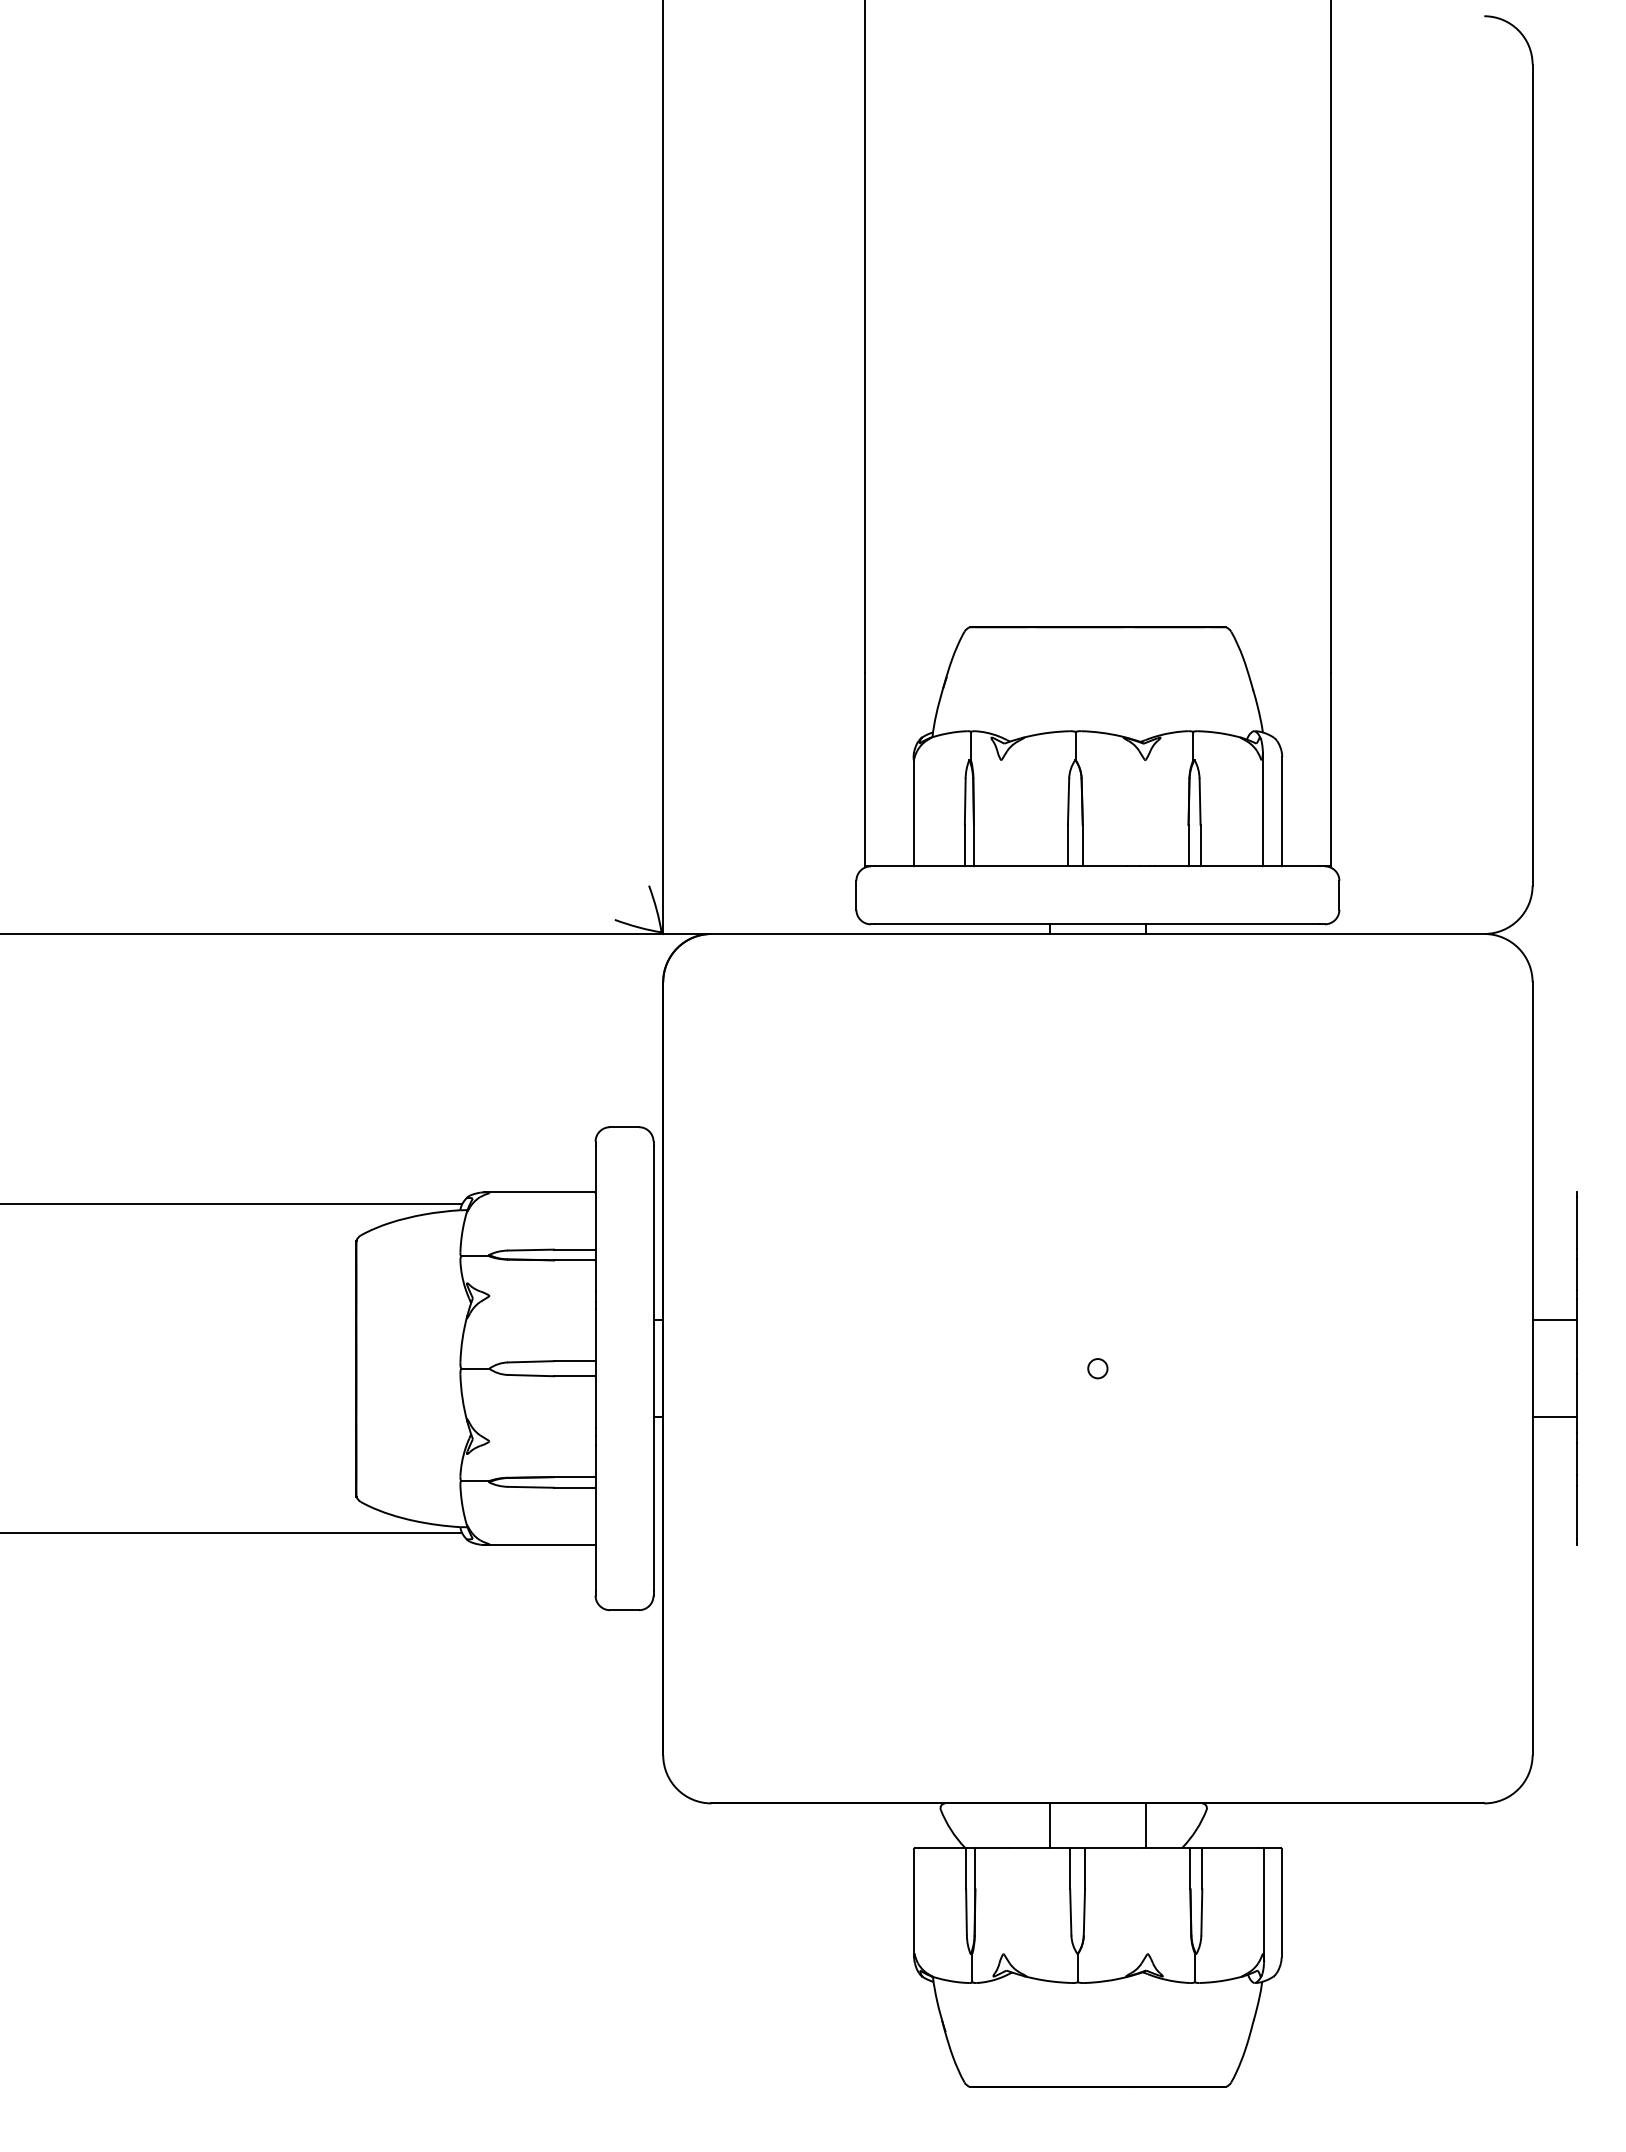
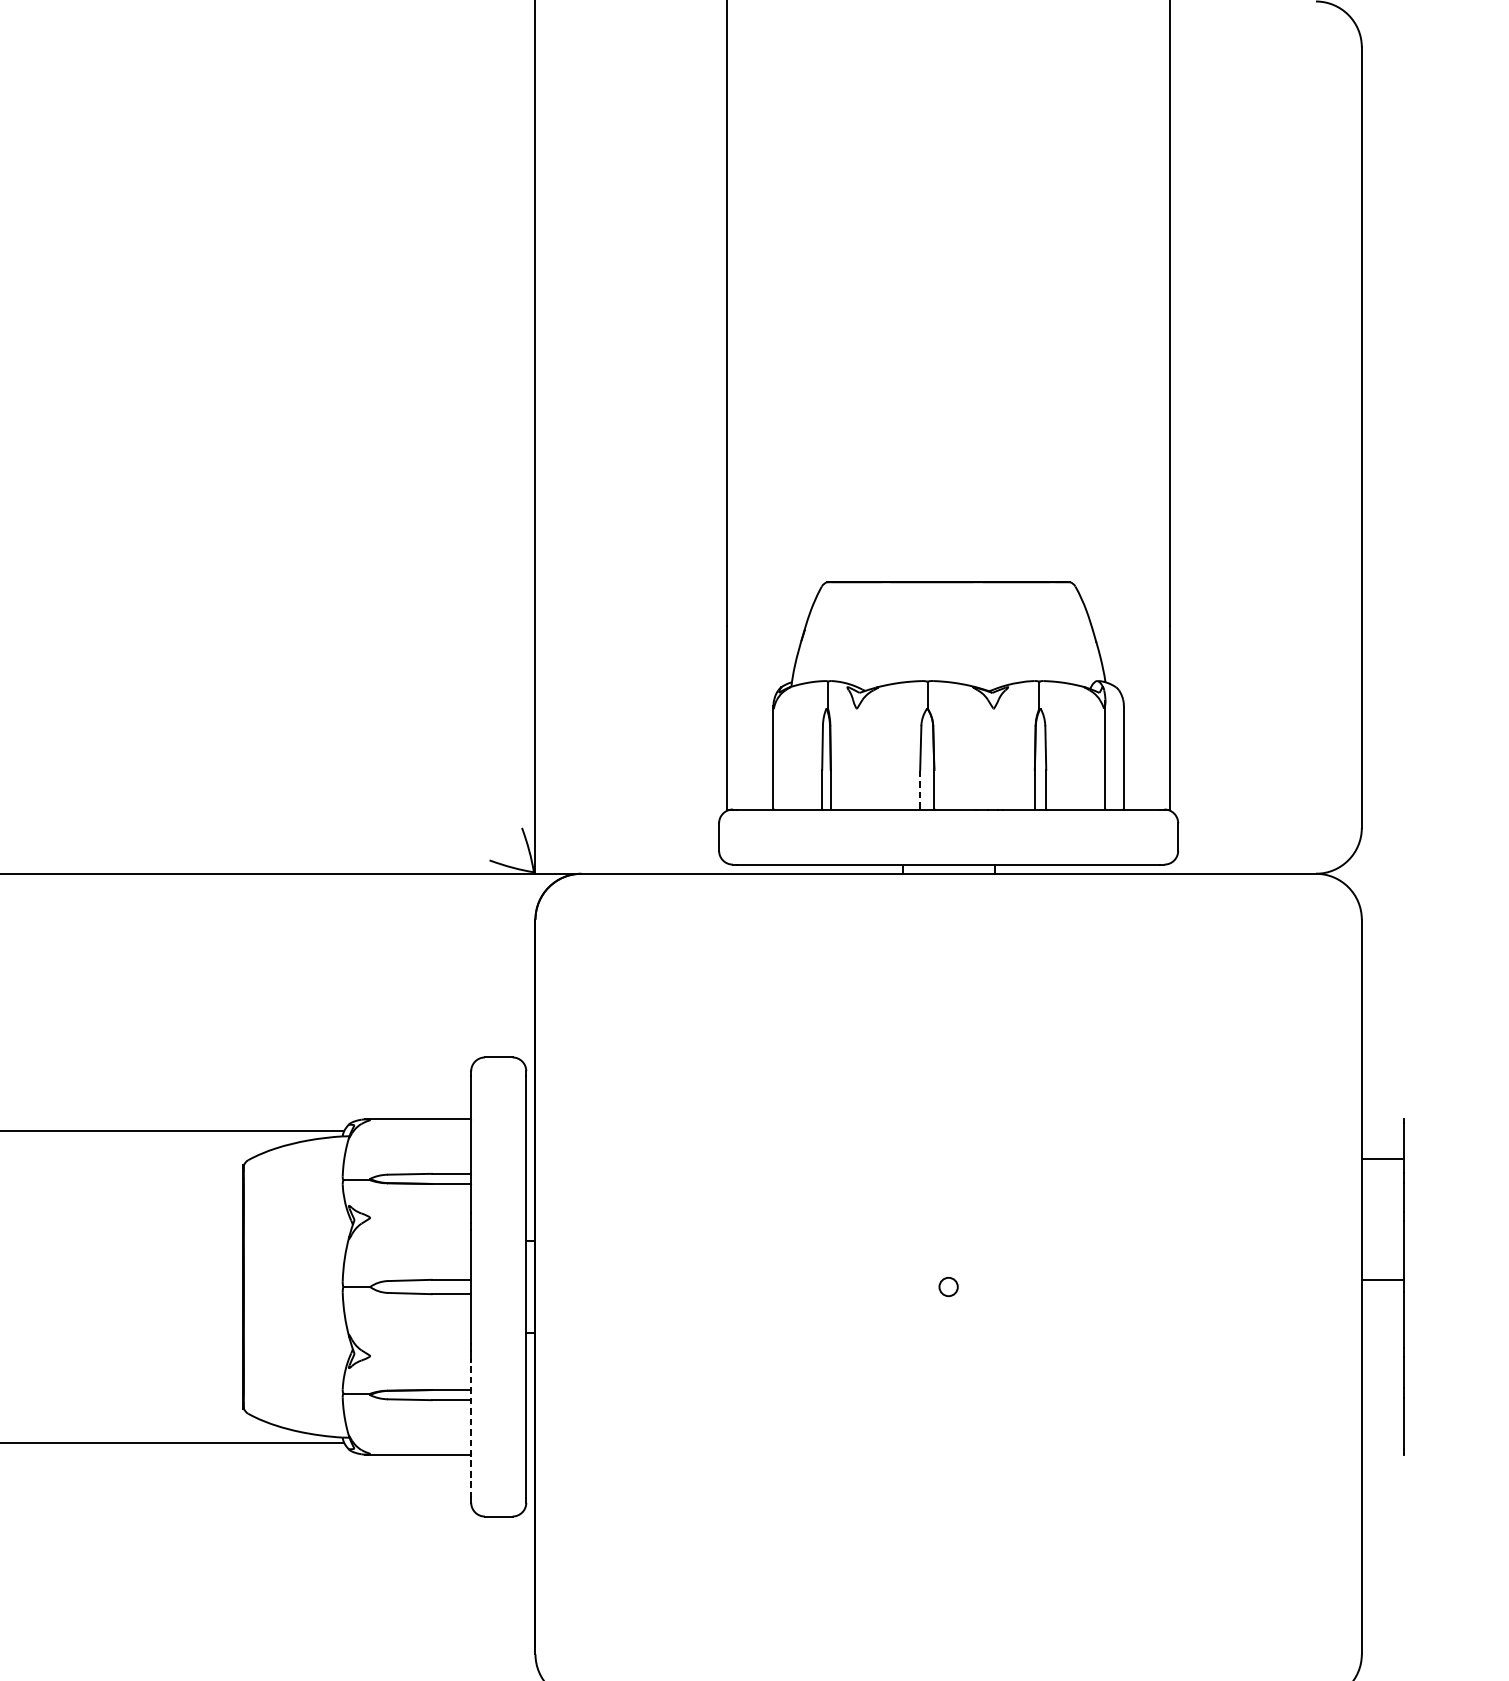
line: (1067, 844) -> (919, 788), solid -> dashed
line: (1554, 1320) -> (1382, 1159), moved
line: (1554, 1417) -> (1382, 1280), moved
line: (595, 1518) -> (471, 1429), solid -> dashed

